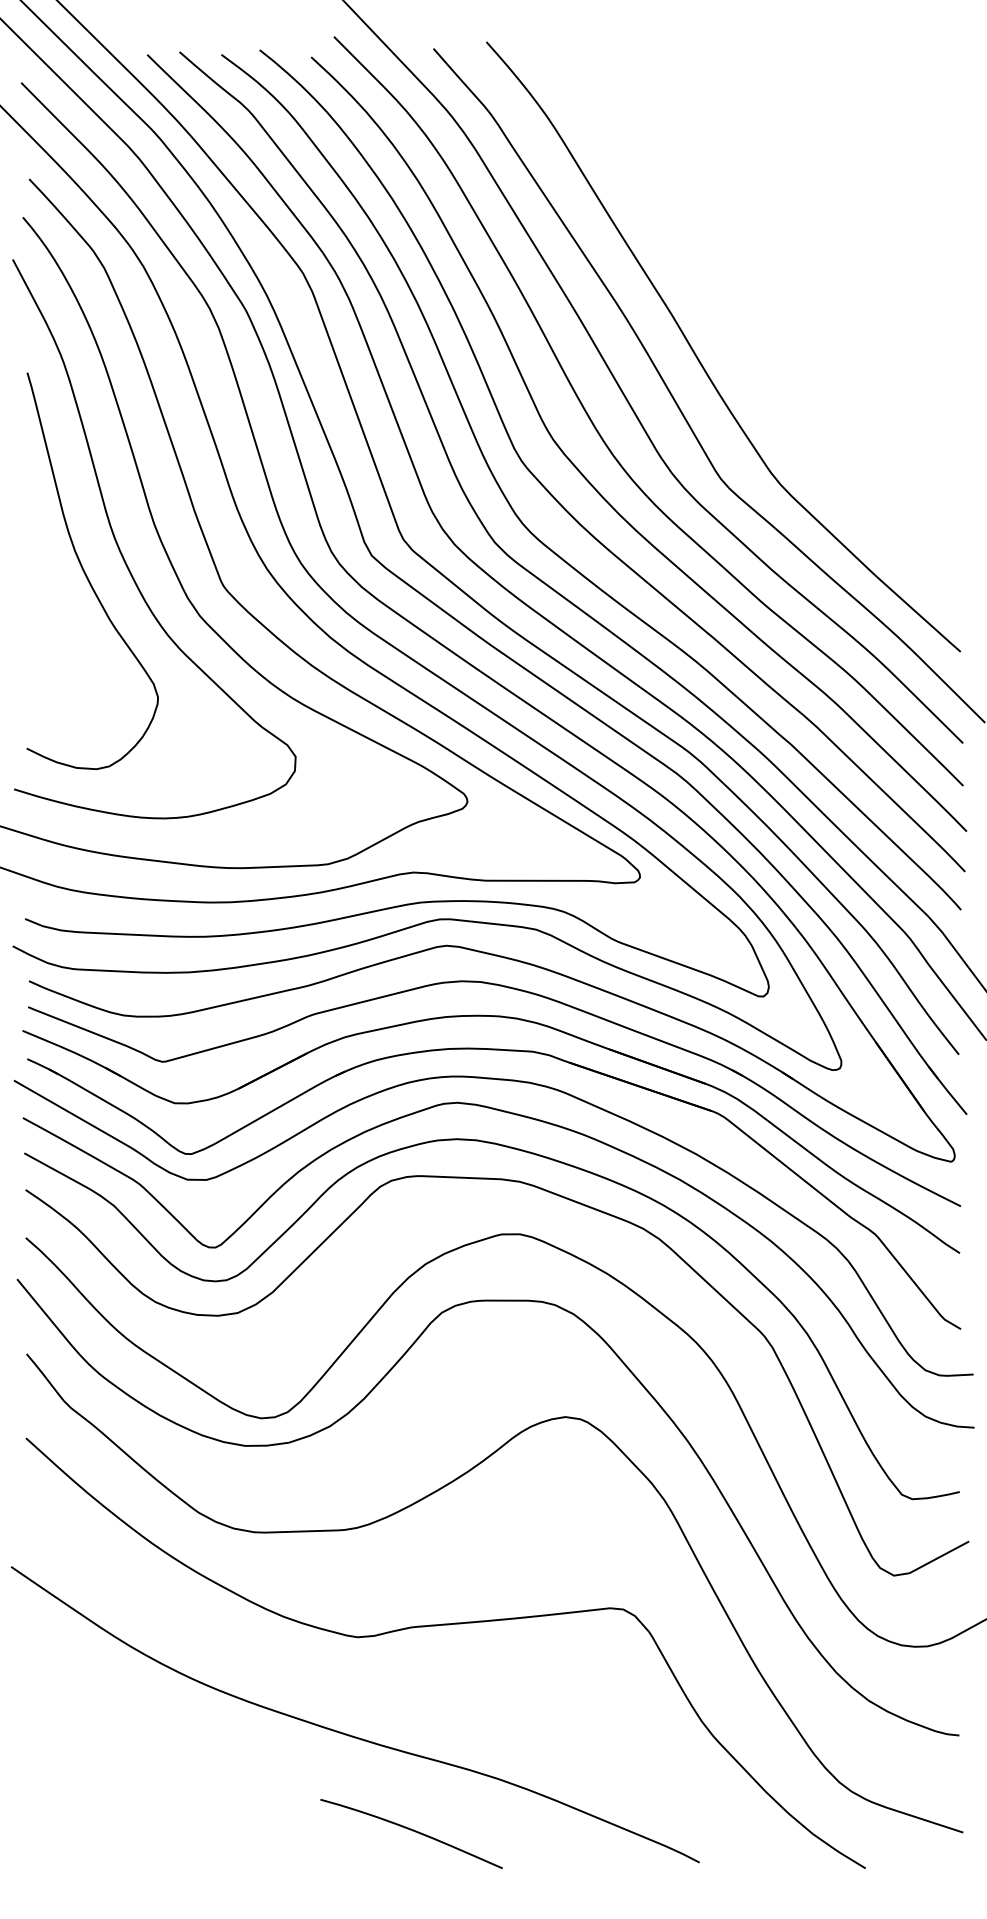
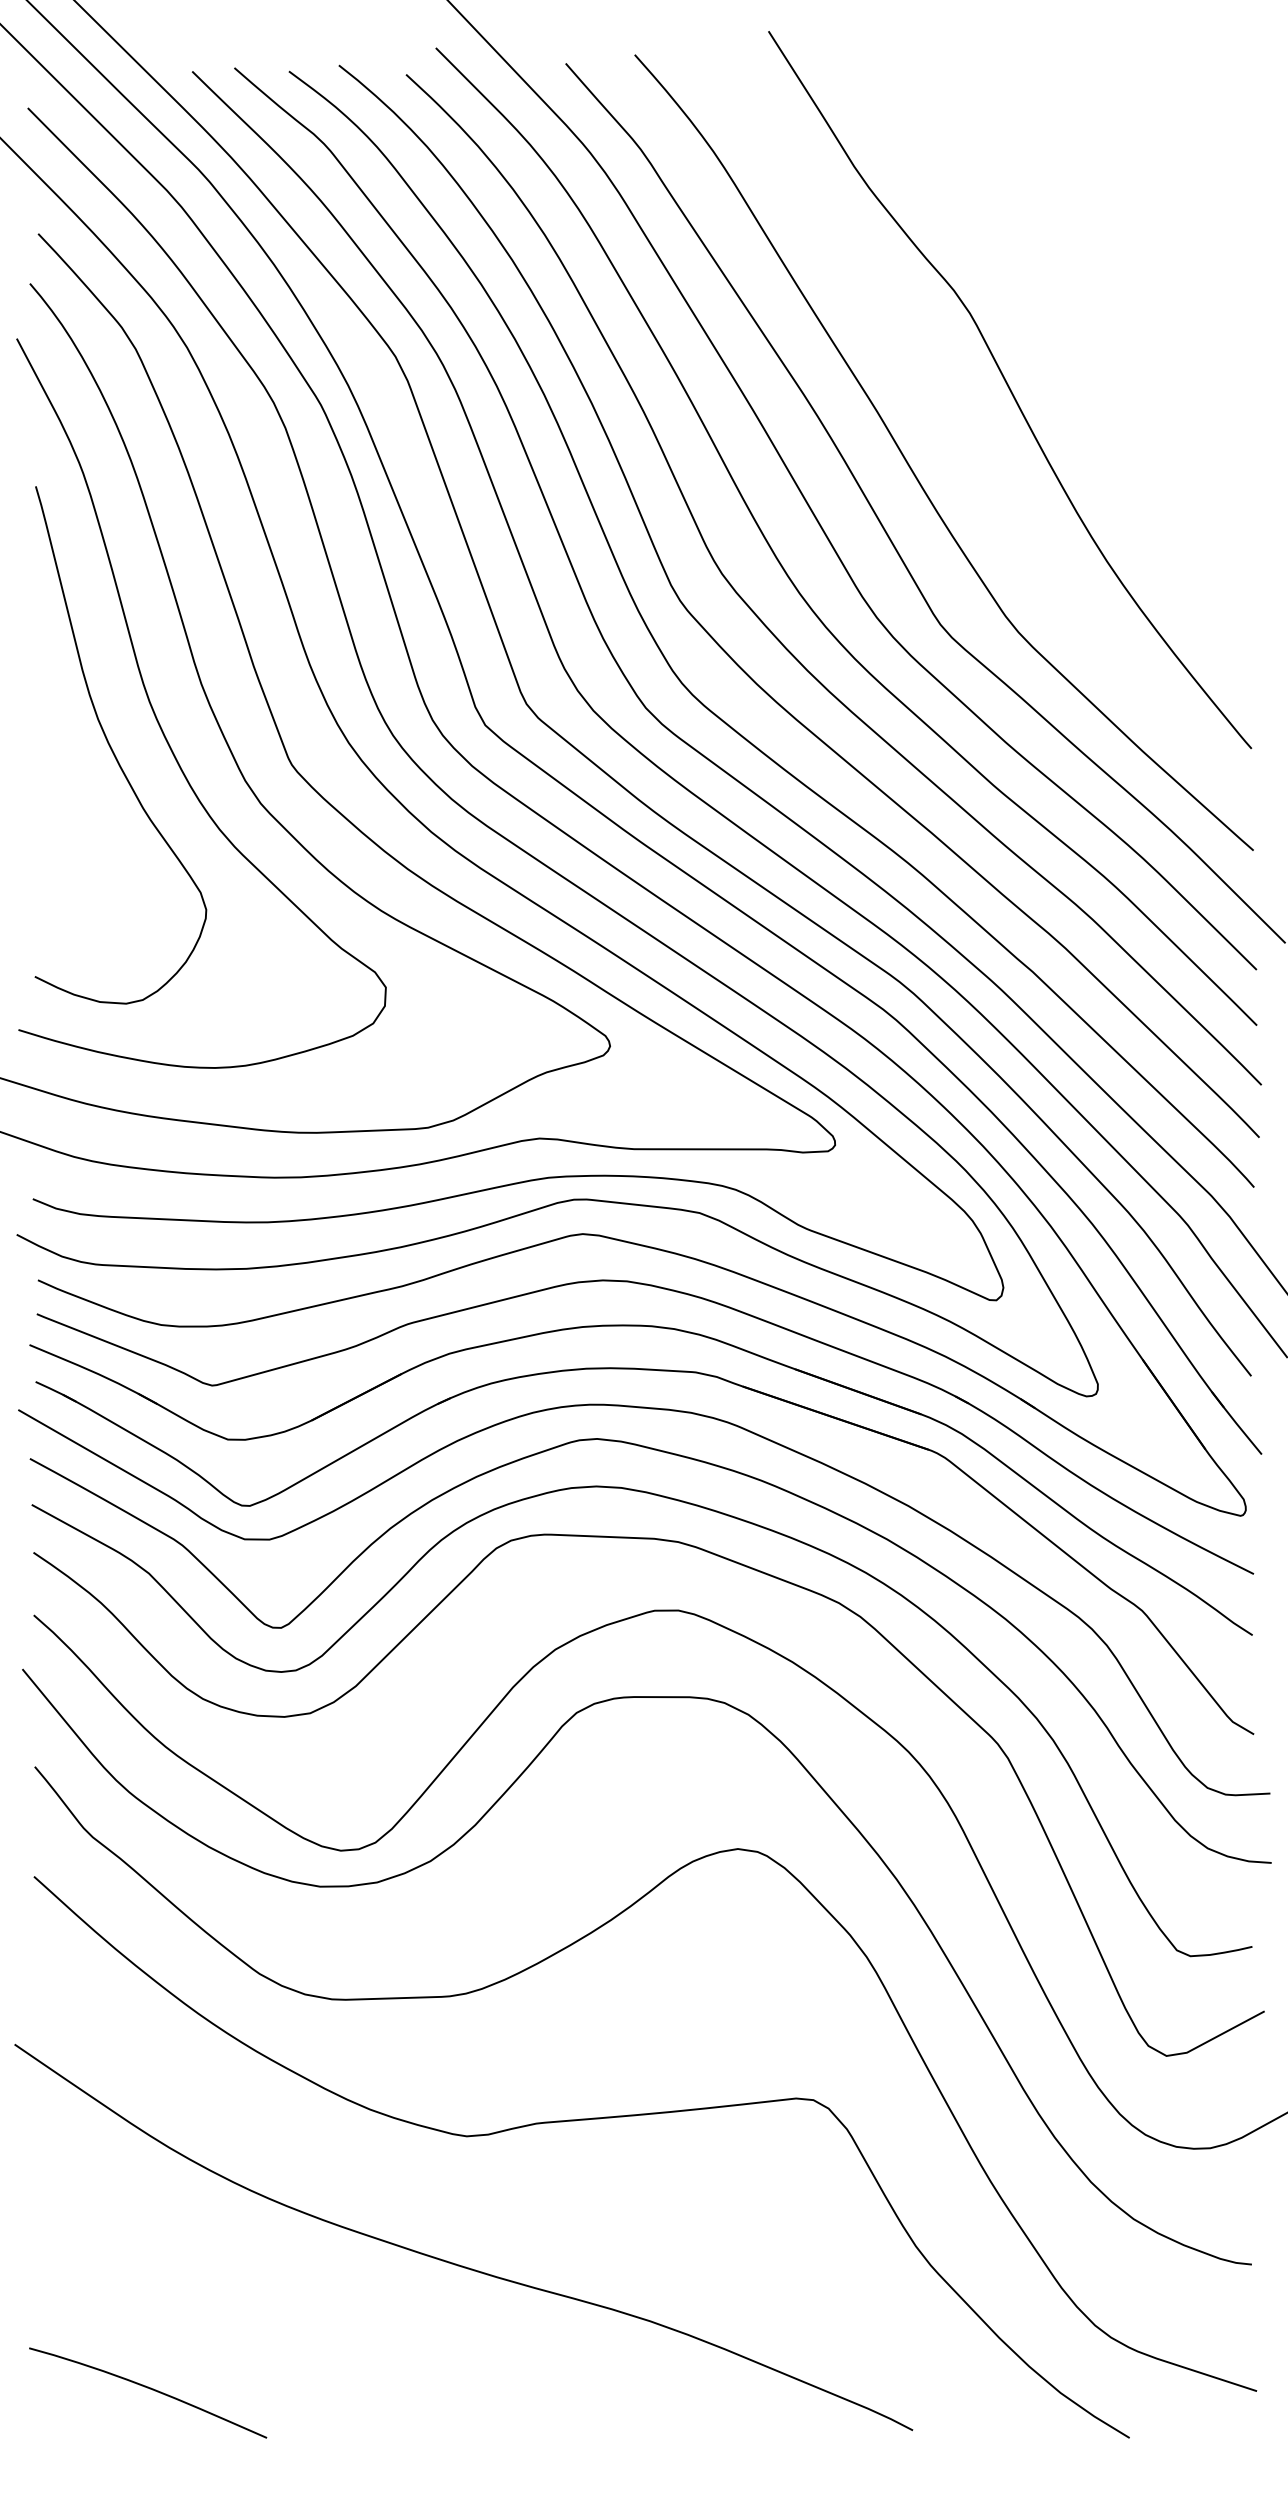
curve: (774, 298) -> (1010, 389), added
curve: (412, 1831) -> (149, 2389), moved

